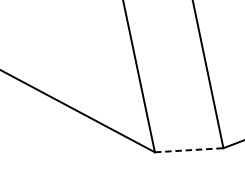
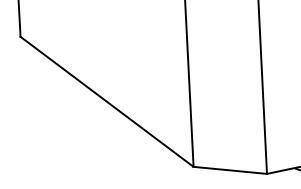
line: (189, 150) -> (230, 170), dashed -> solid

